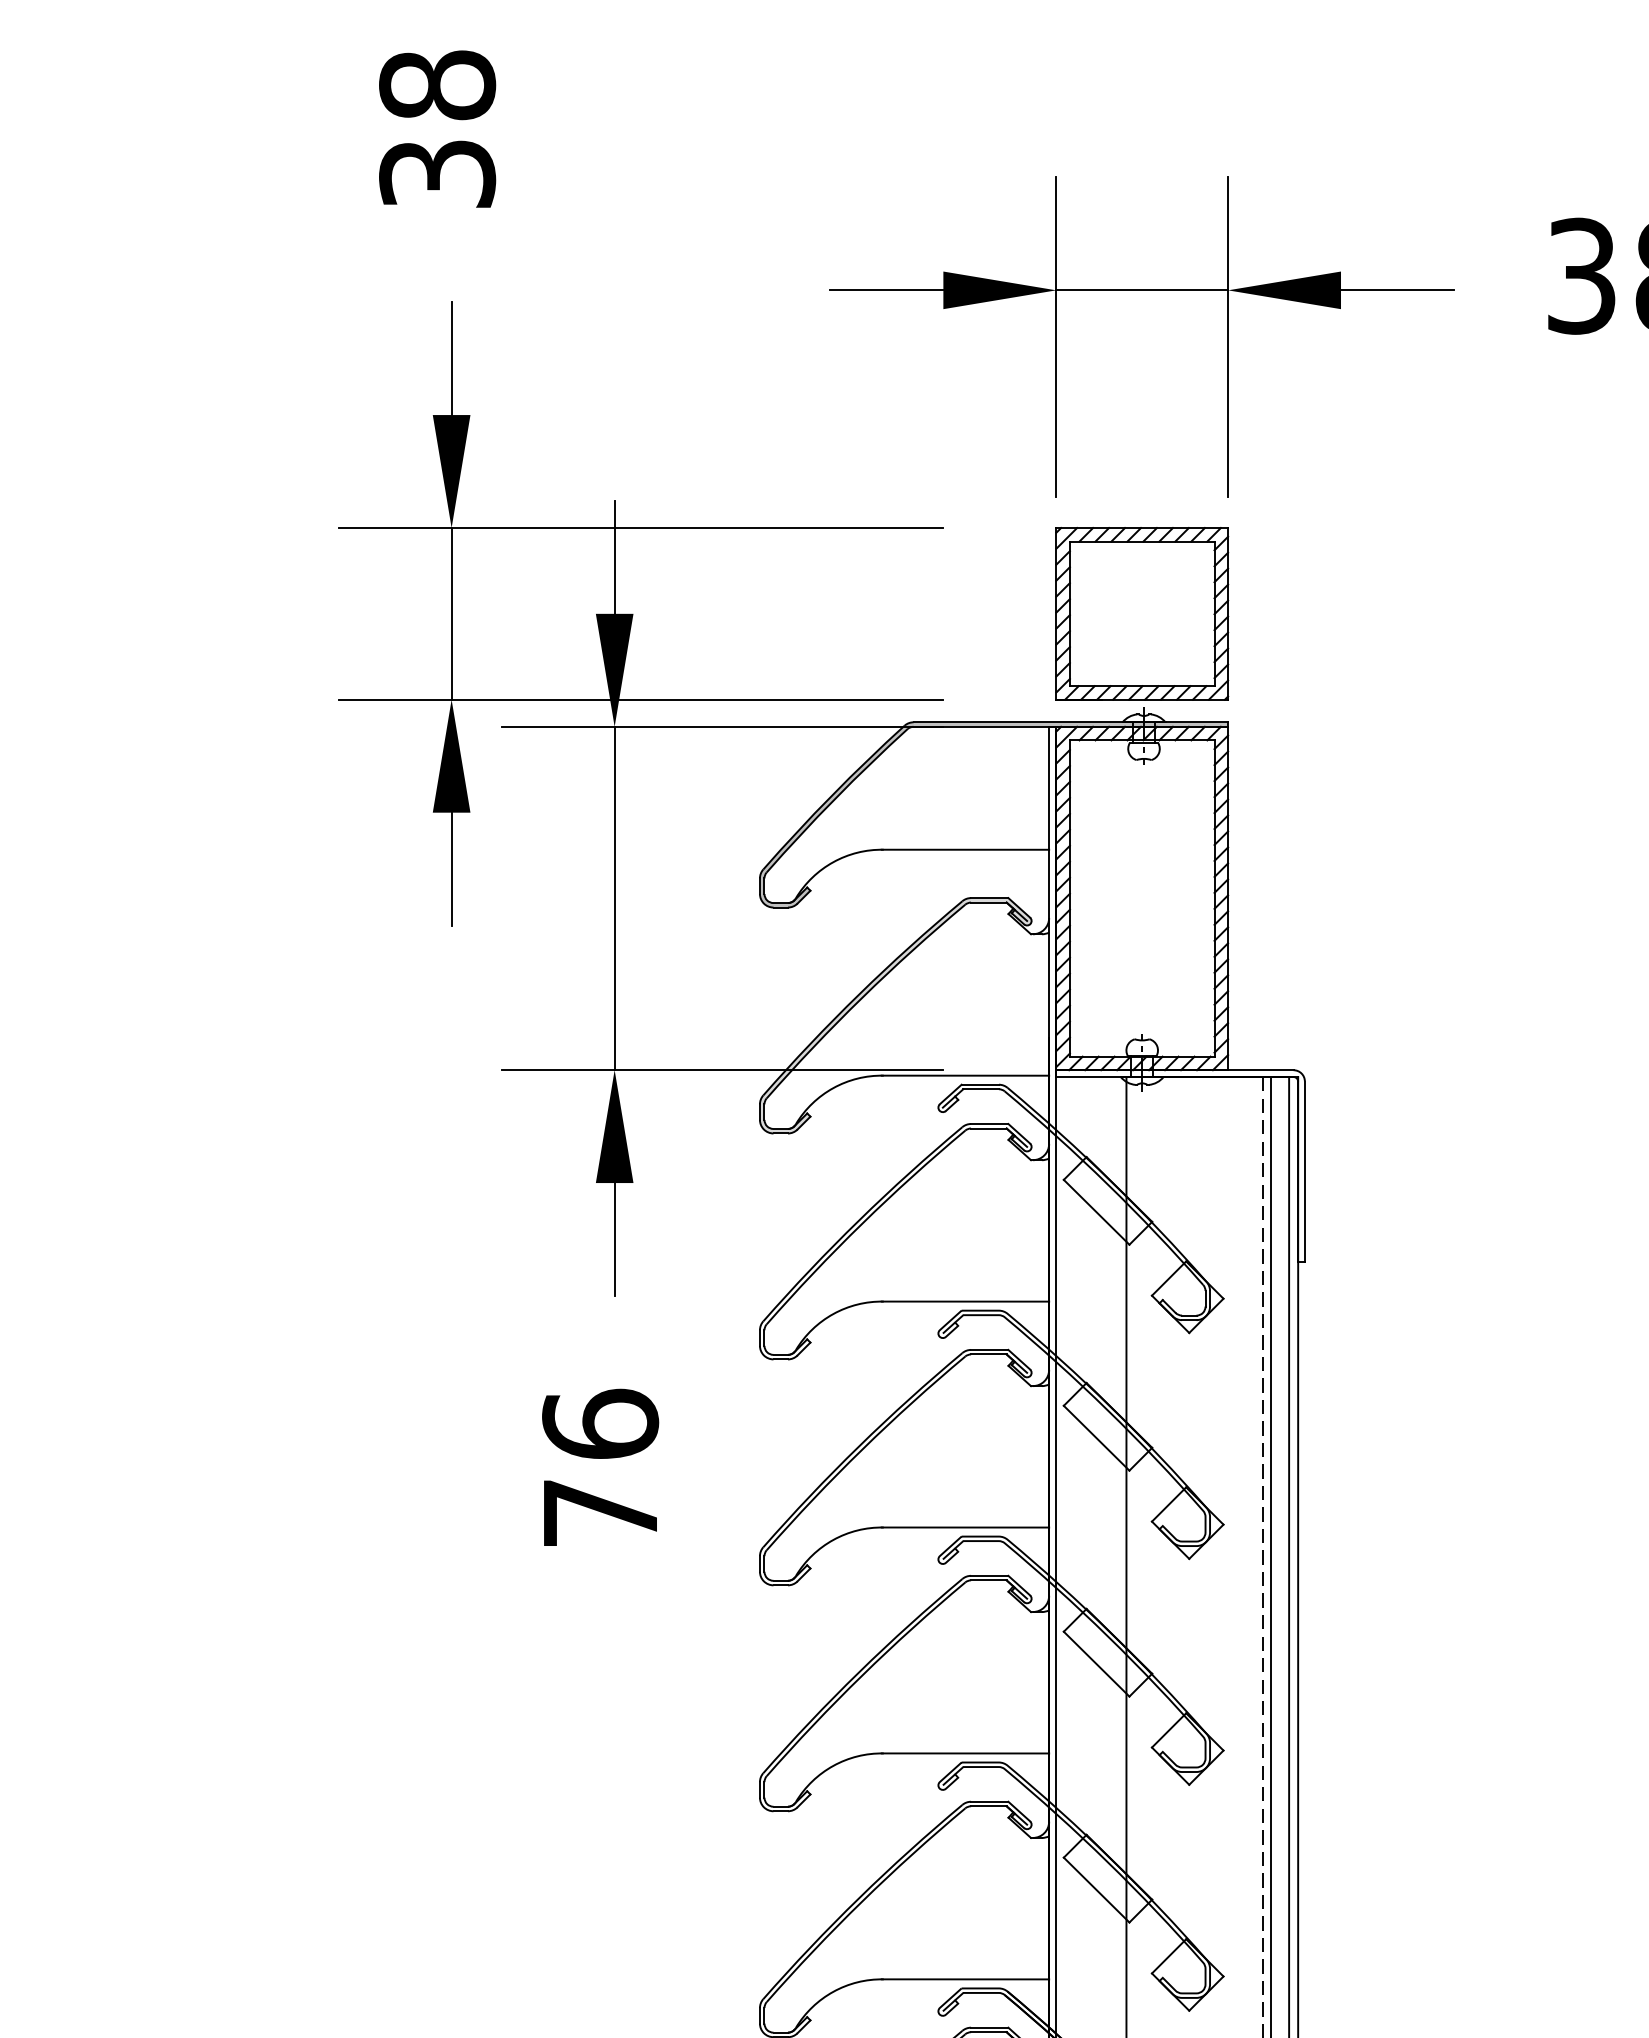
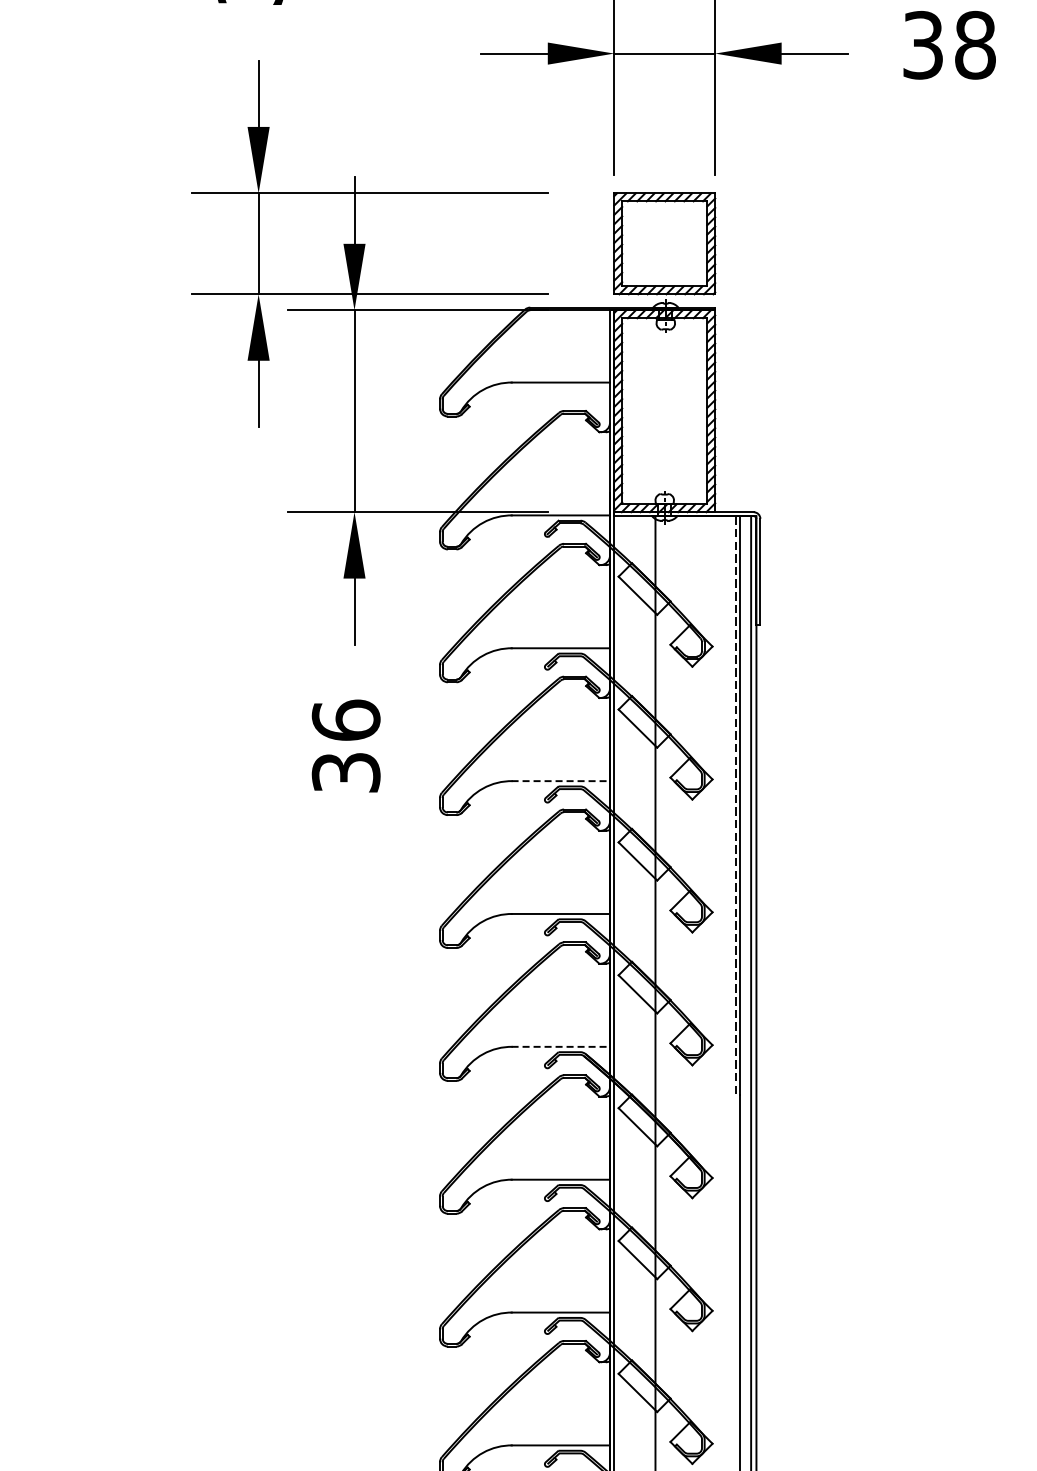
text: (599, 1512) -> (345, 772), 76 -> 36
line: (966, 1528) -> (561, 781), solid -> dashed
line: (966, 1978) -> (561, 1046), solid -> dashed

